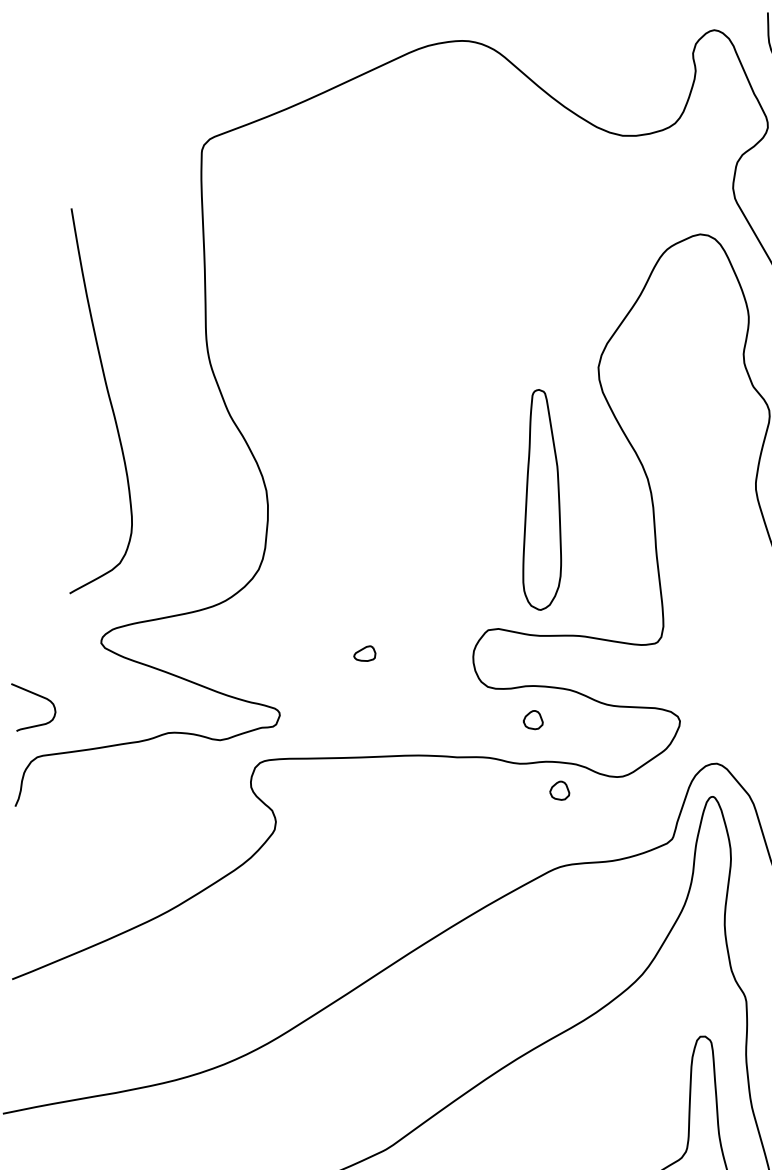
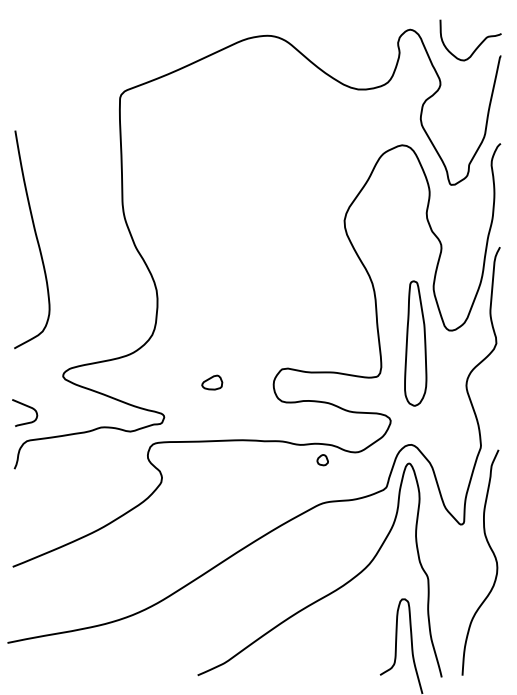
curve: (107, 397) -> (35, 237), moved
part: (541, 499) -> (415, 343), moved
part: (365, 653) -> (212, 382), size x1.67
part: (532, 720) -> (307, 420), removed

